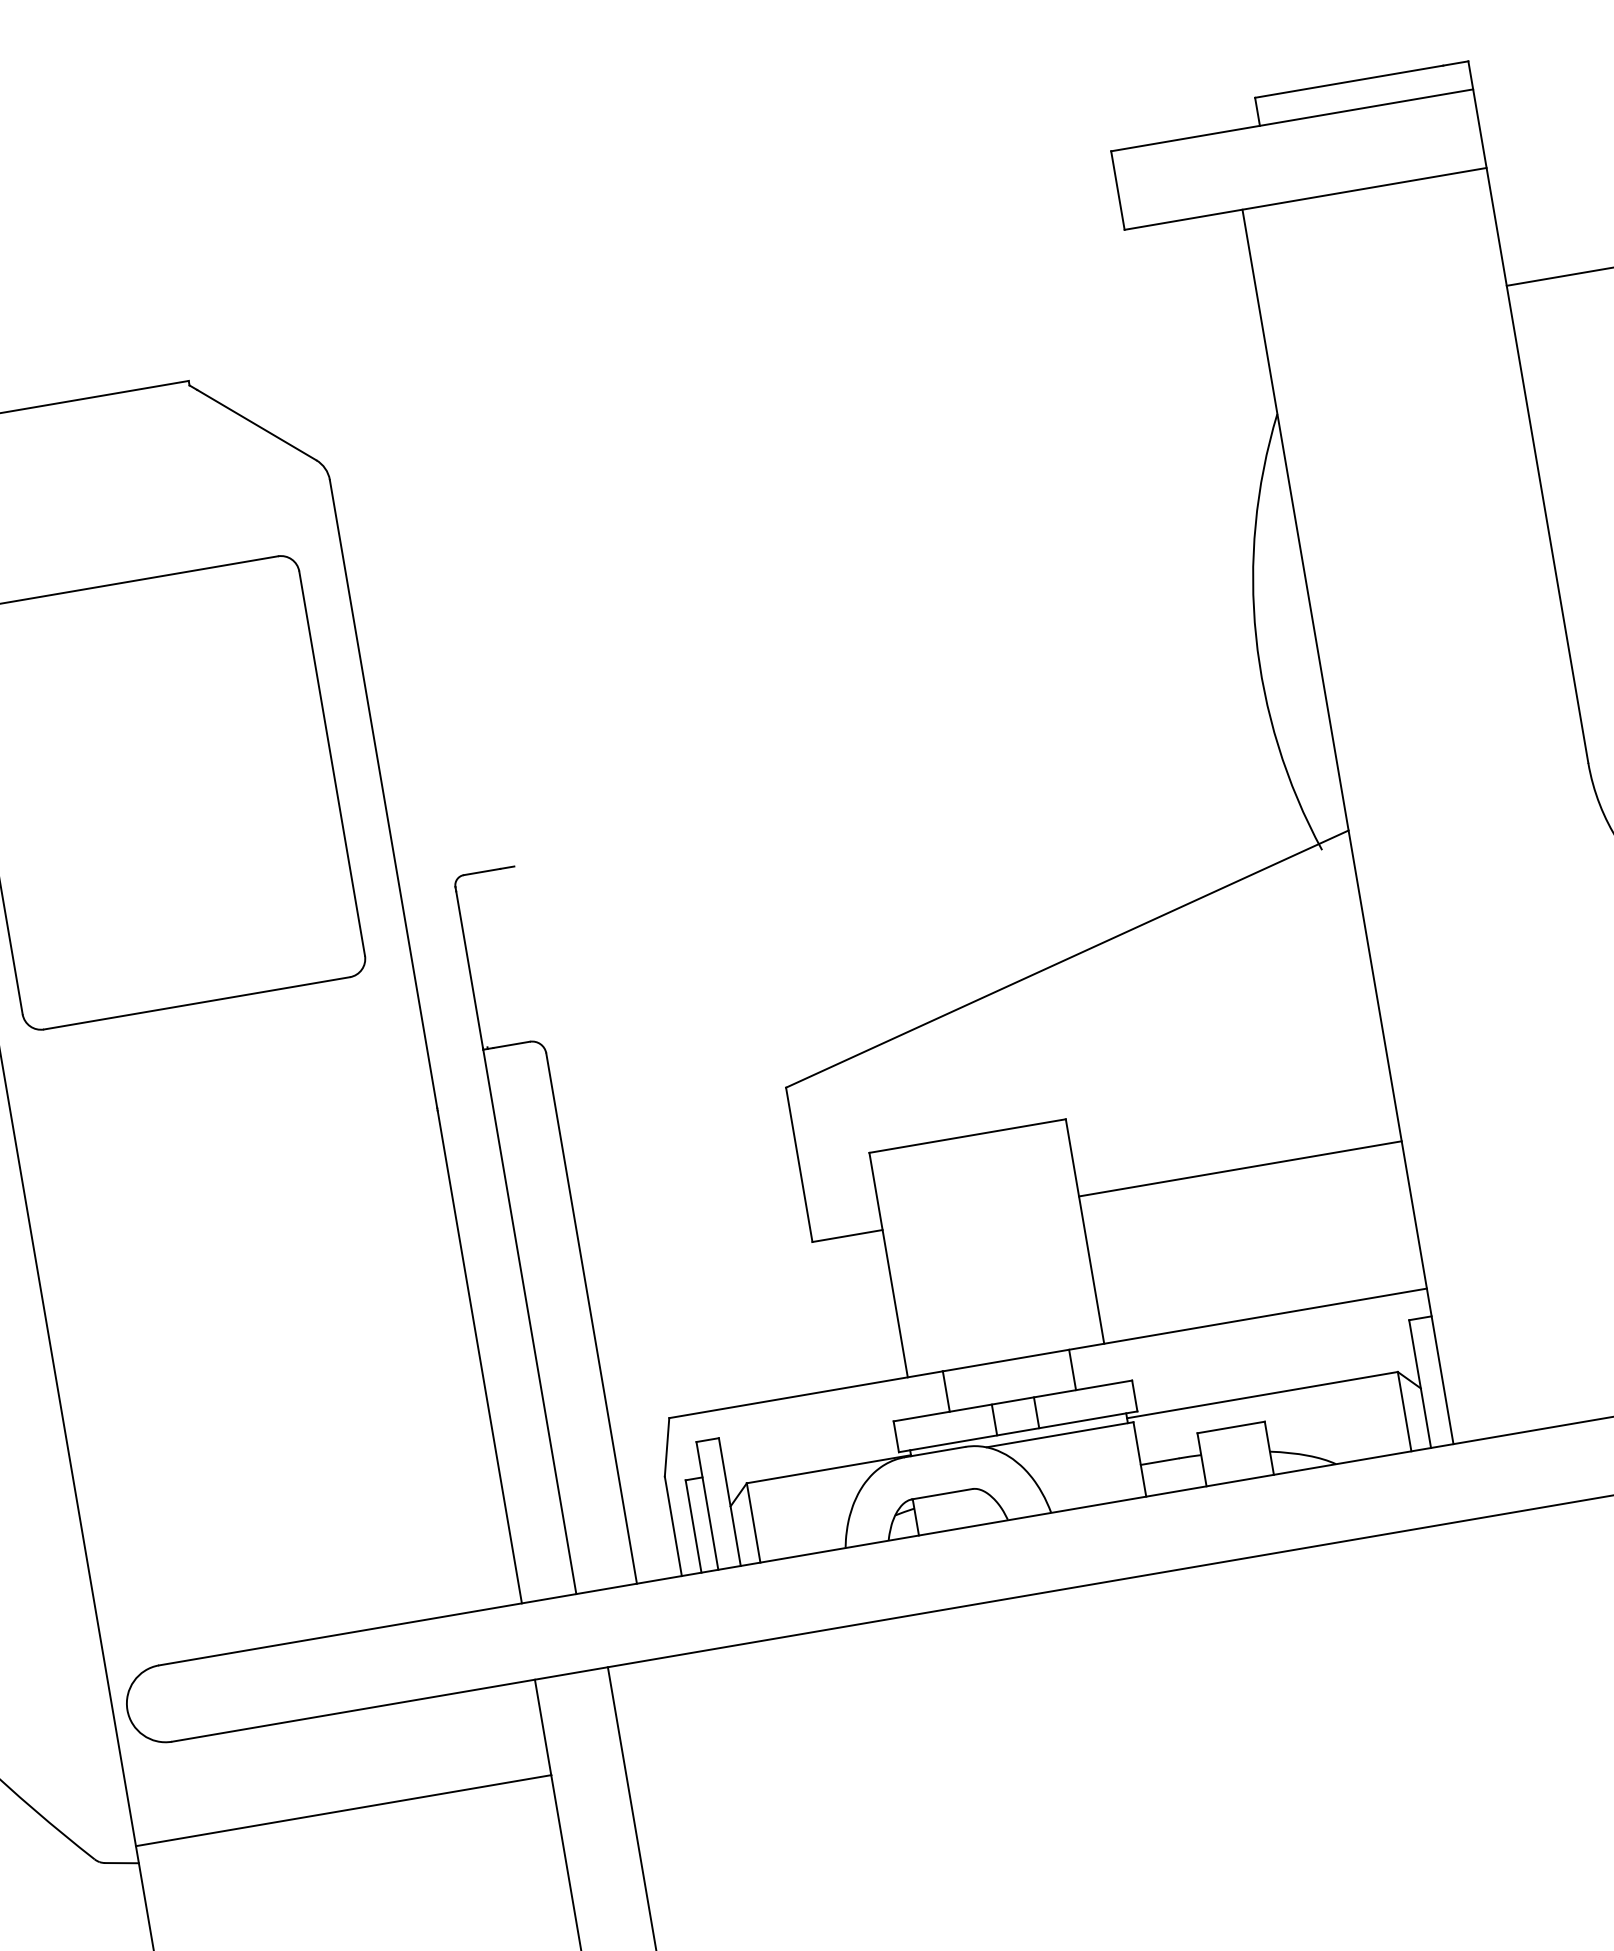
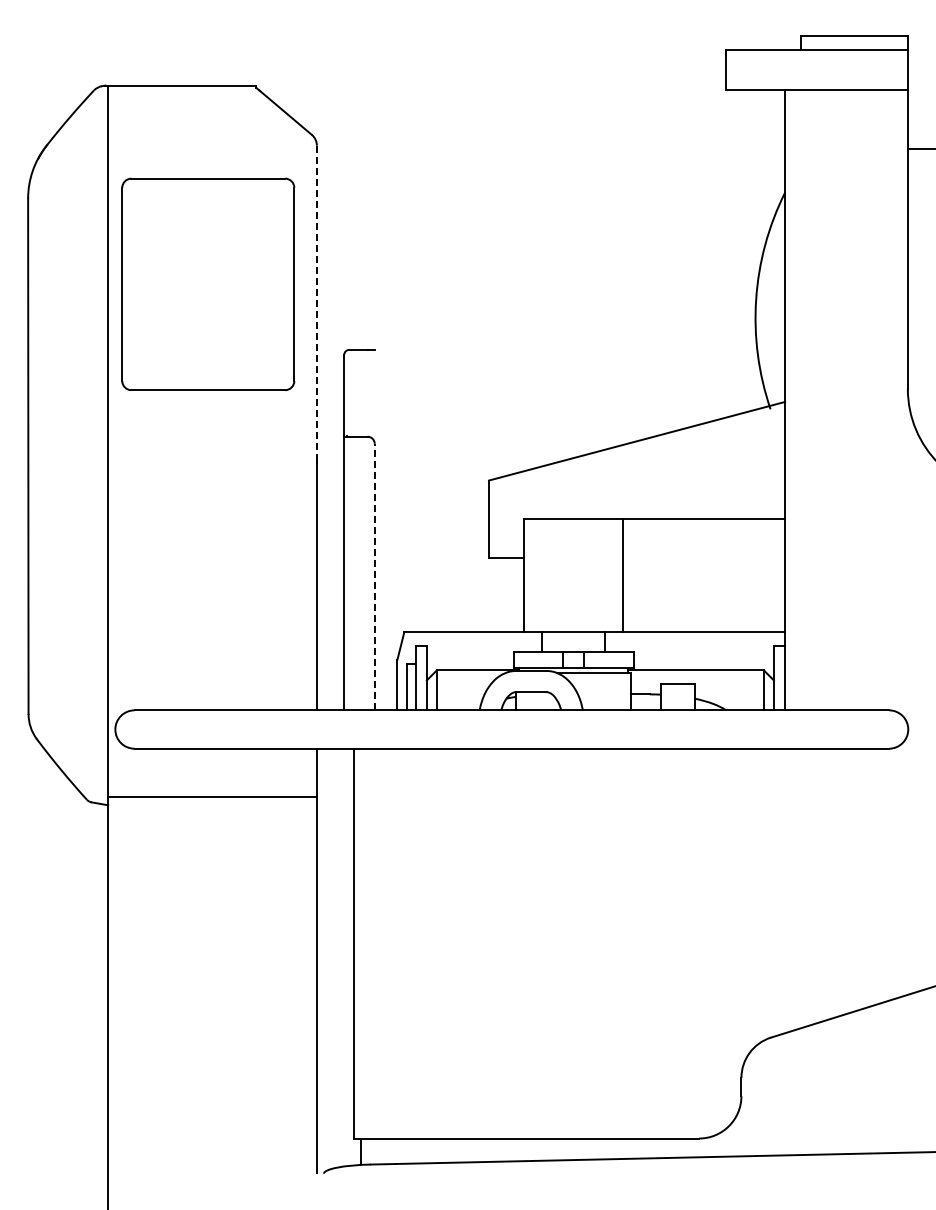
line: (382, 794) -> (316, 303), solid -> dashed
line: (1239, 1169) -> (703, 519), moved
line: (590, 1317) -> (374, 576), solid -> dashed

